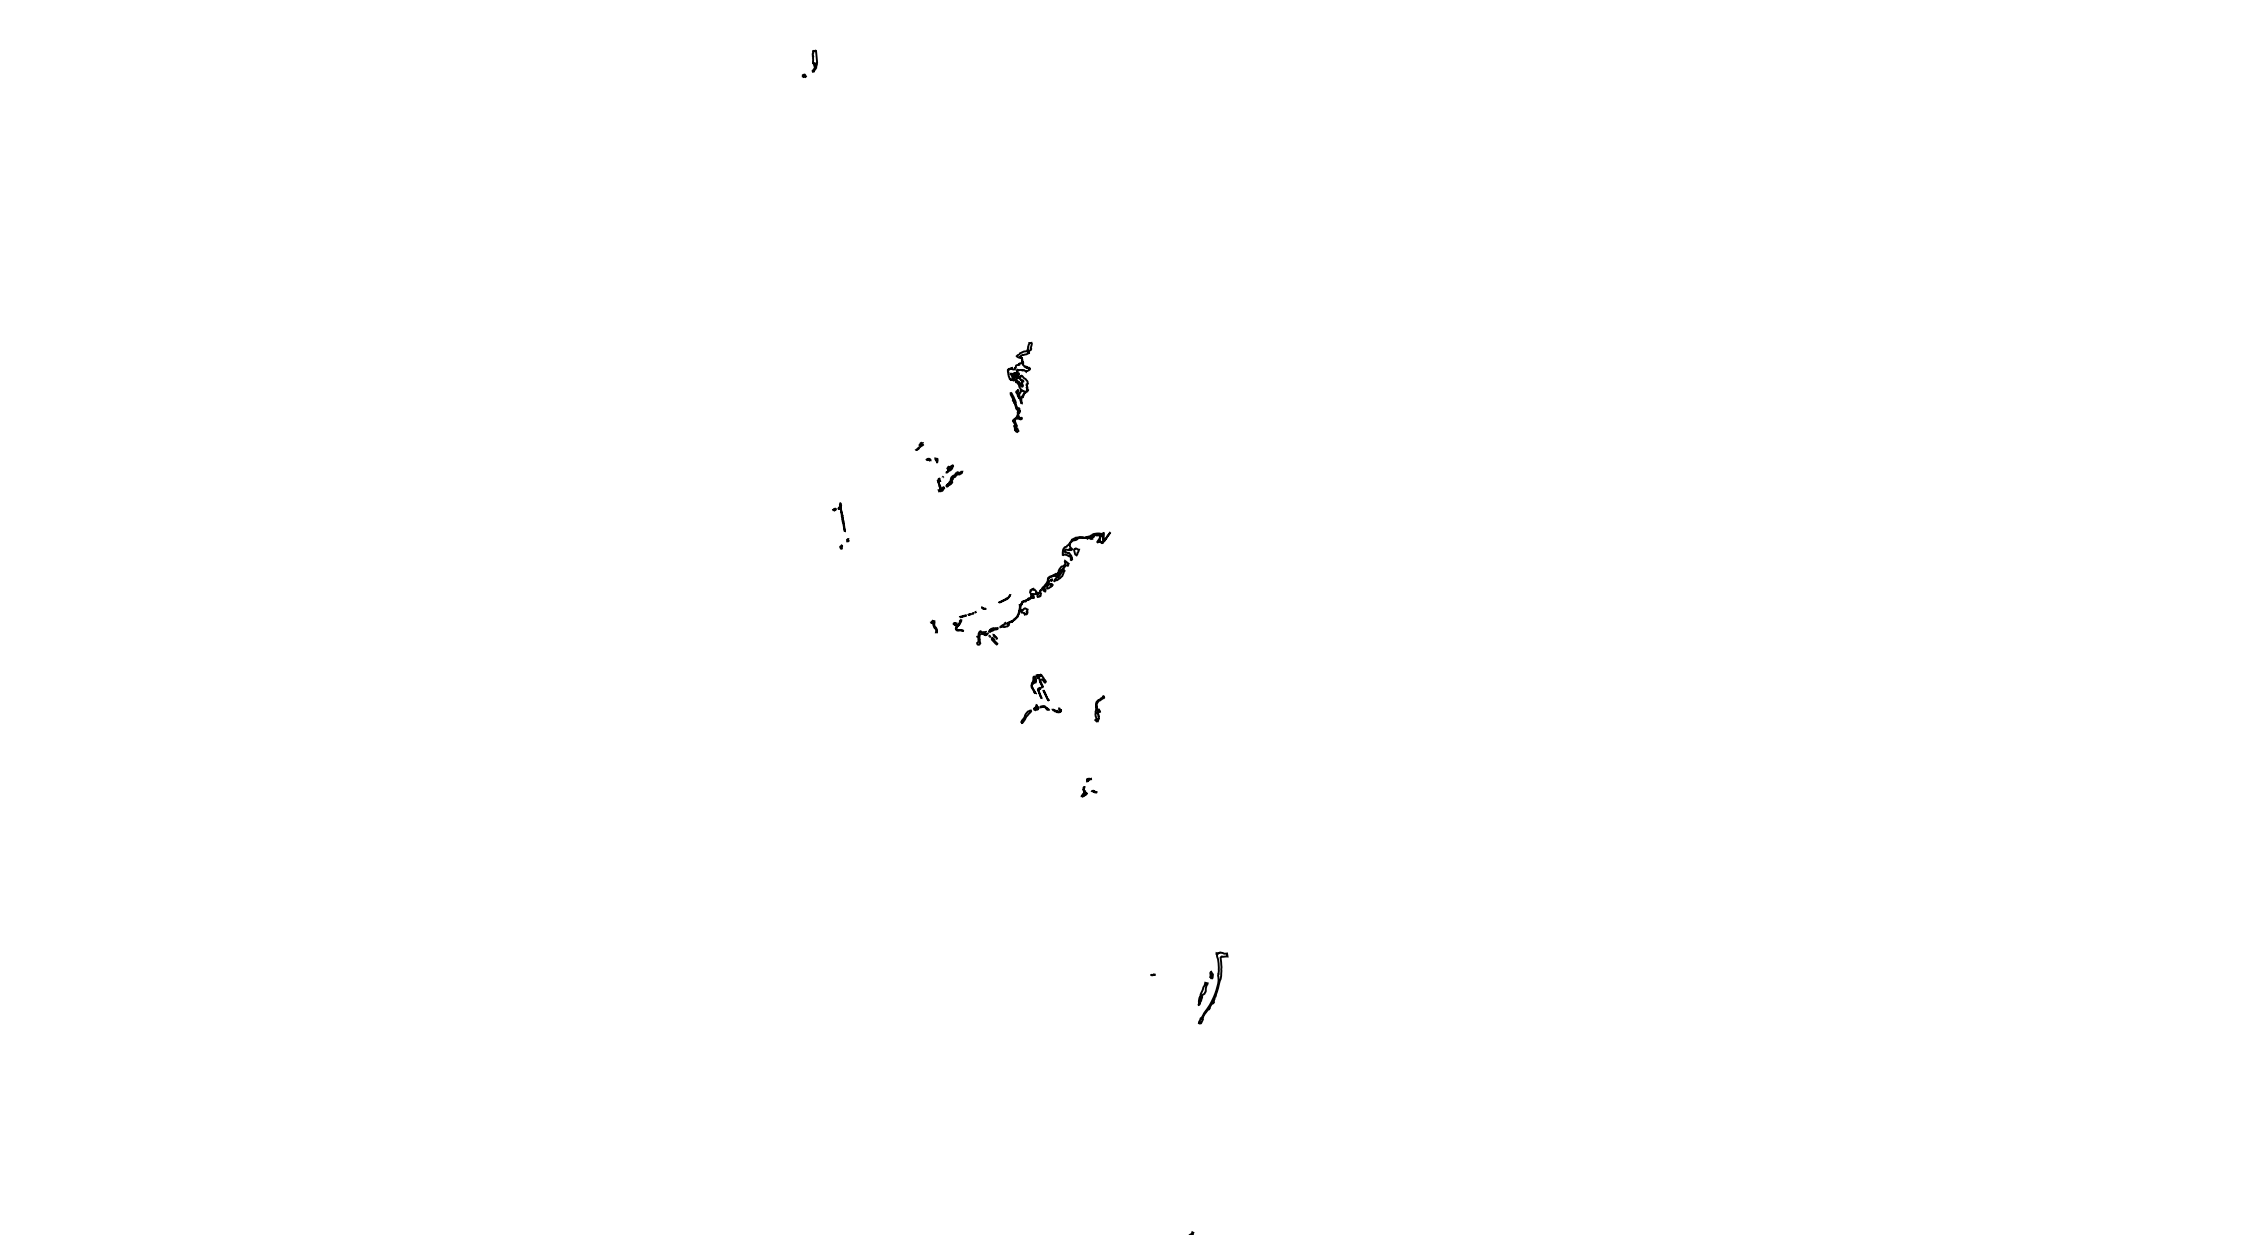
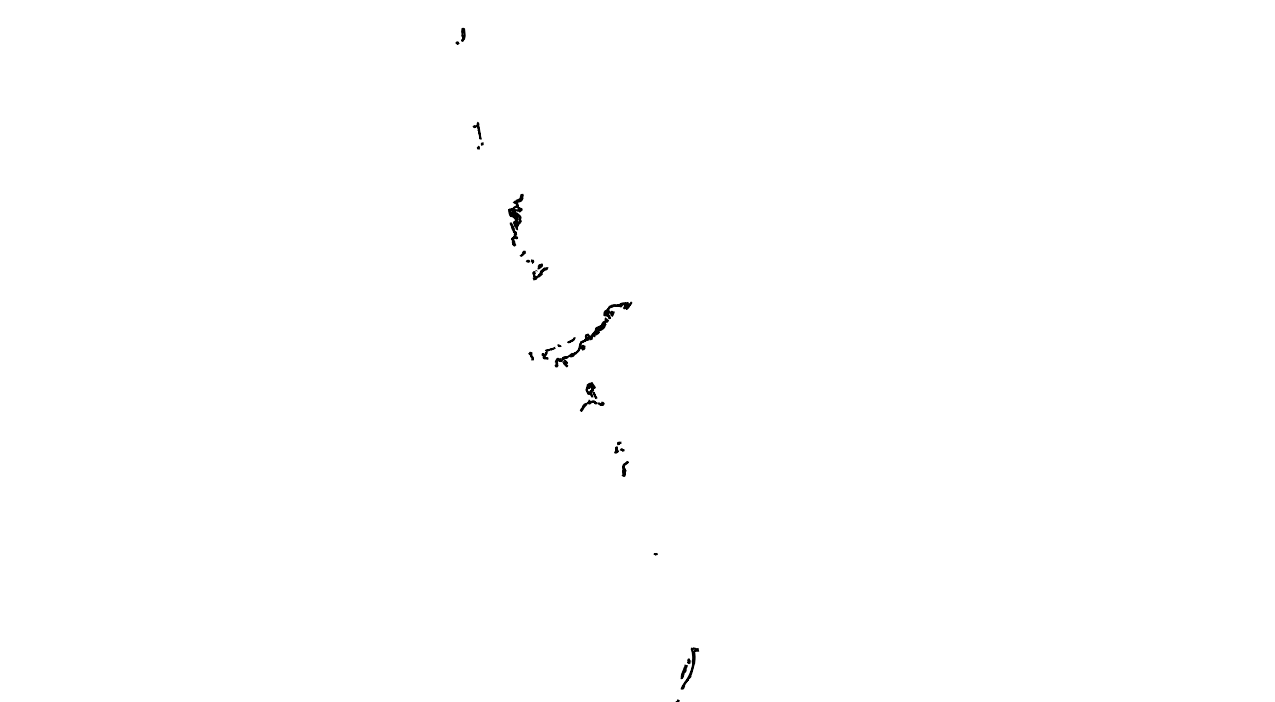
part: (1018, 386) -> (515, 219), moved
part: (839, 525) -> (477, 135), moved
part: (1098, 708) -> (624, 468), moved
part: (1212, 987) -> (689, 668), moved

